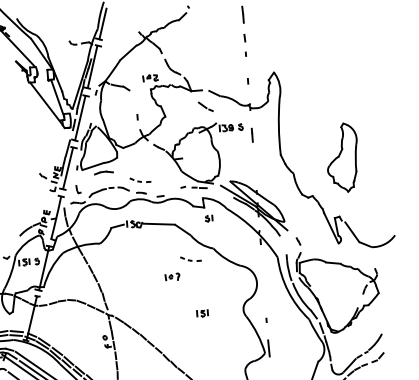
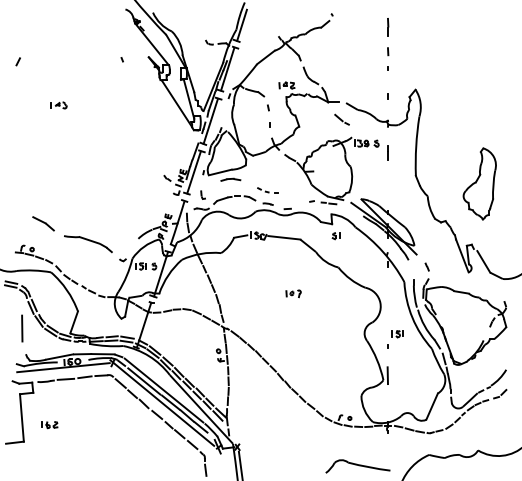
line: (134, 100) -> (268, 107), added
part: (190, 259) -> (313, 276), removed
part: (202, 314) -> (397, 334), moved

